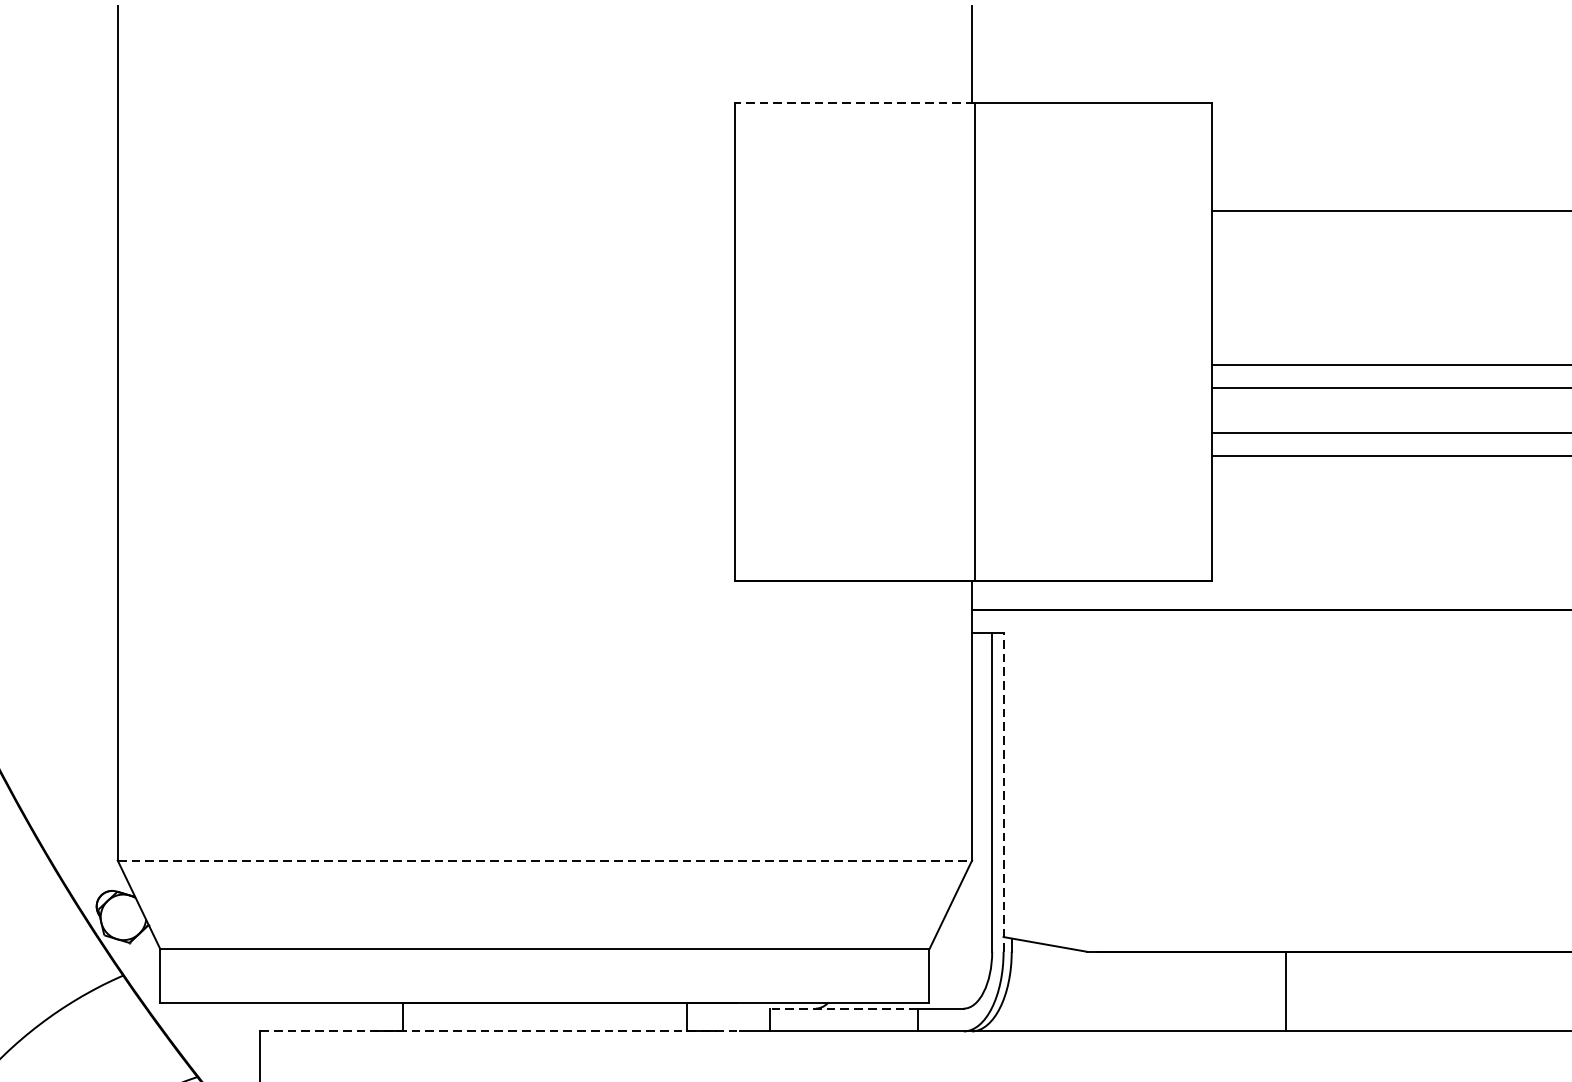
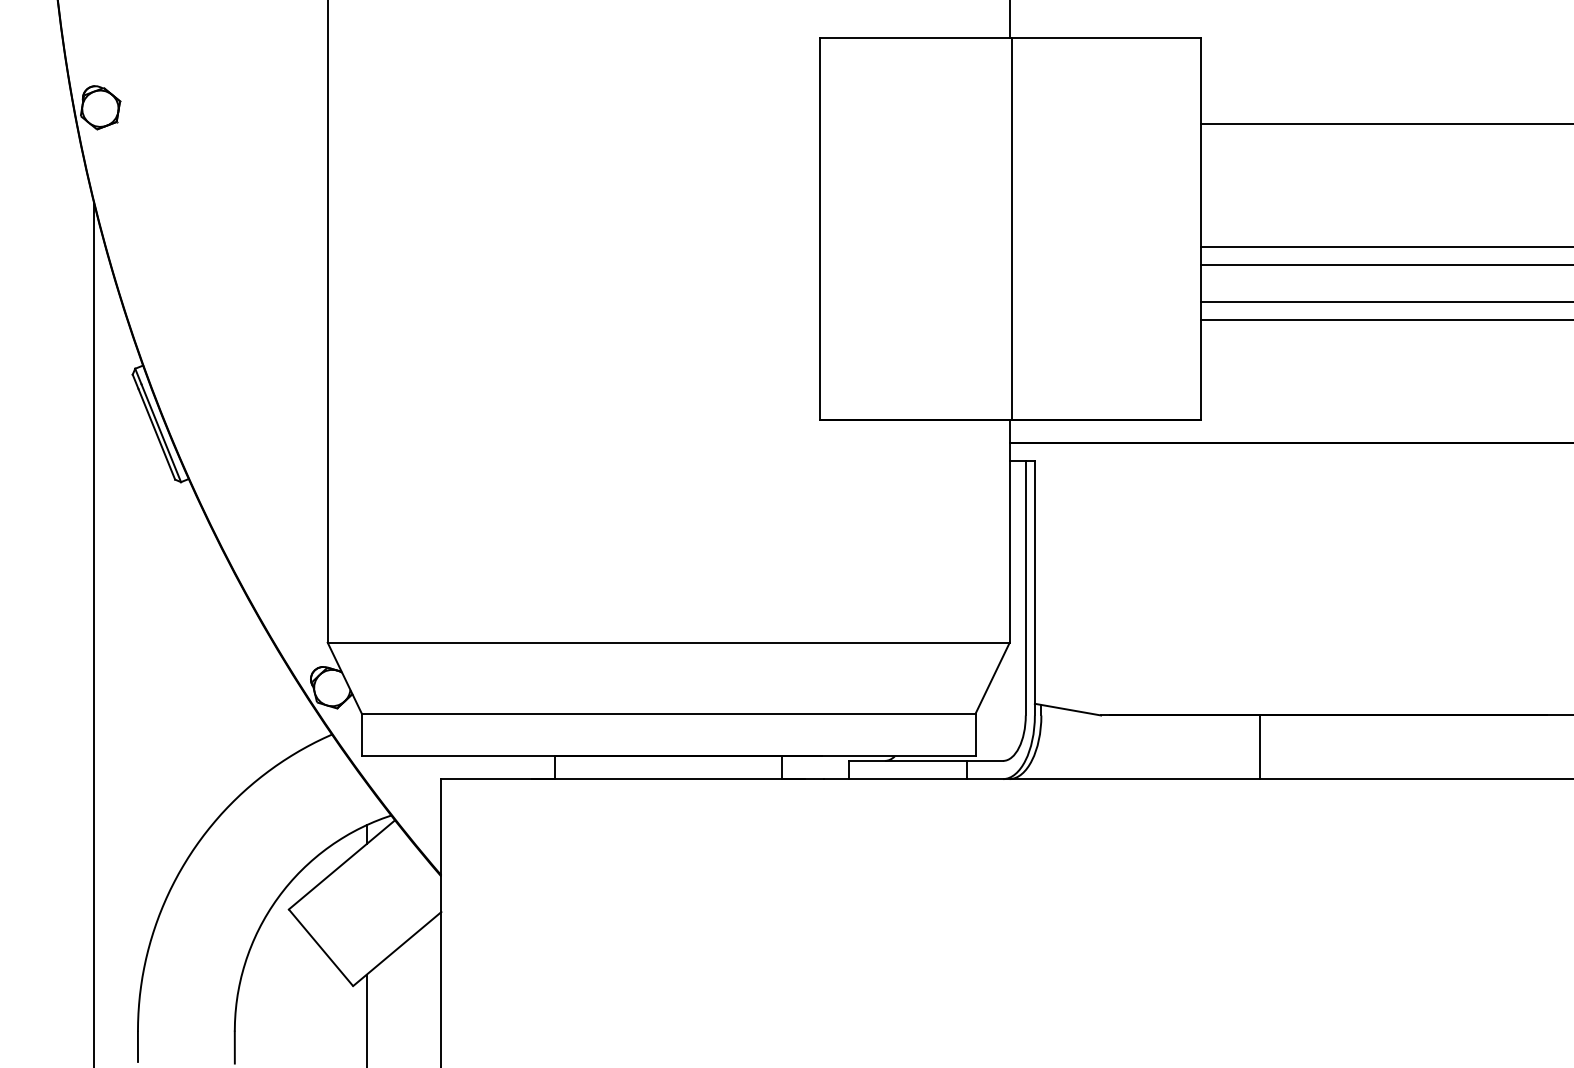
line: (855, 103) -> (916, 38), dashed -> solid
line: (1003, 791) -> (1034, 587), dashed -> solid
line: (544, 860) -> (668, 642), dashed -> solid
line: (844, 1008) -> (907, 760), dashed -> solid
line: (500, 1031) -> (633, 779), dashed -> solid

